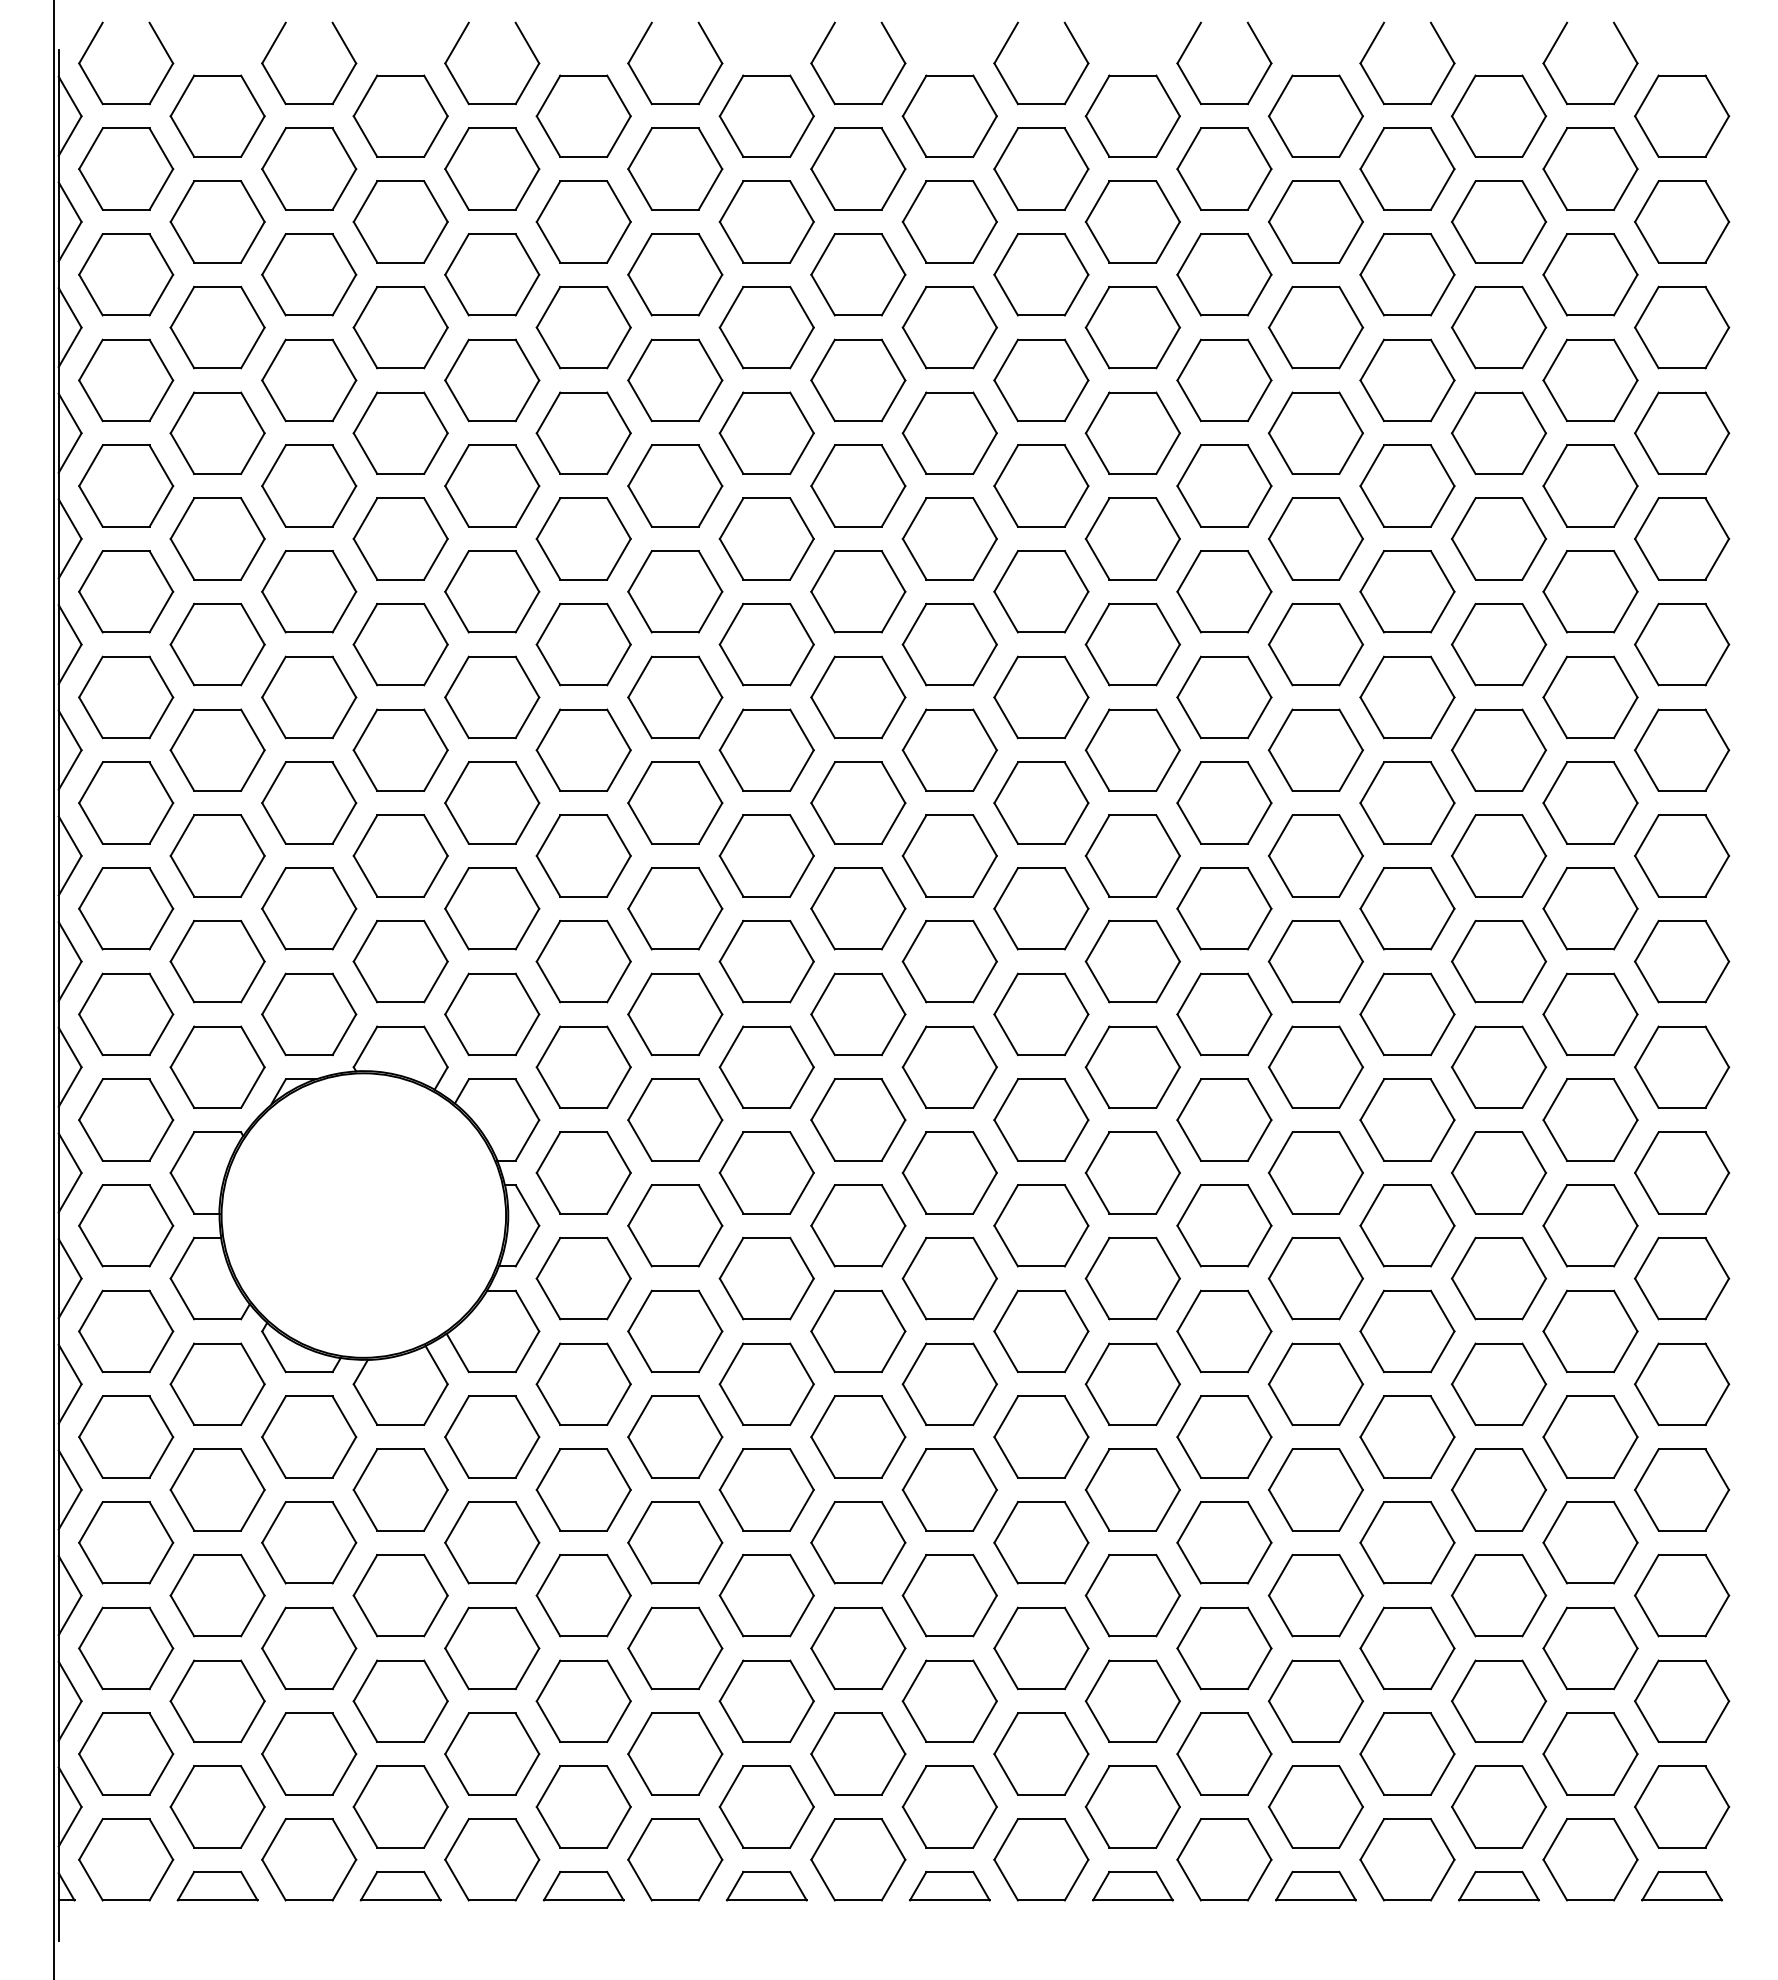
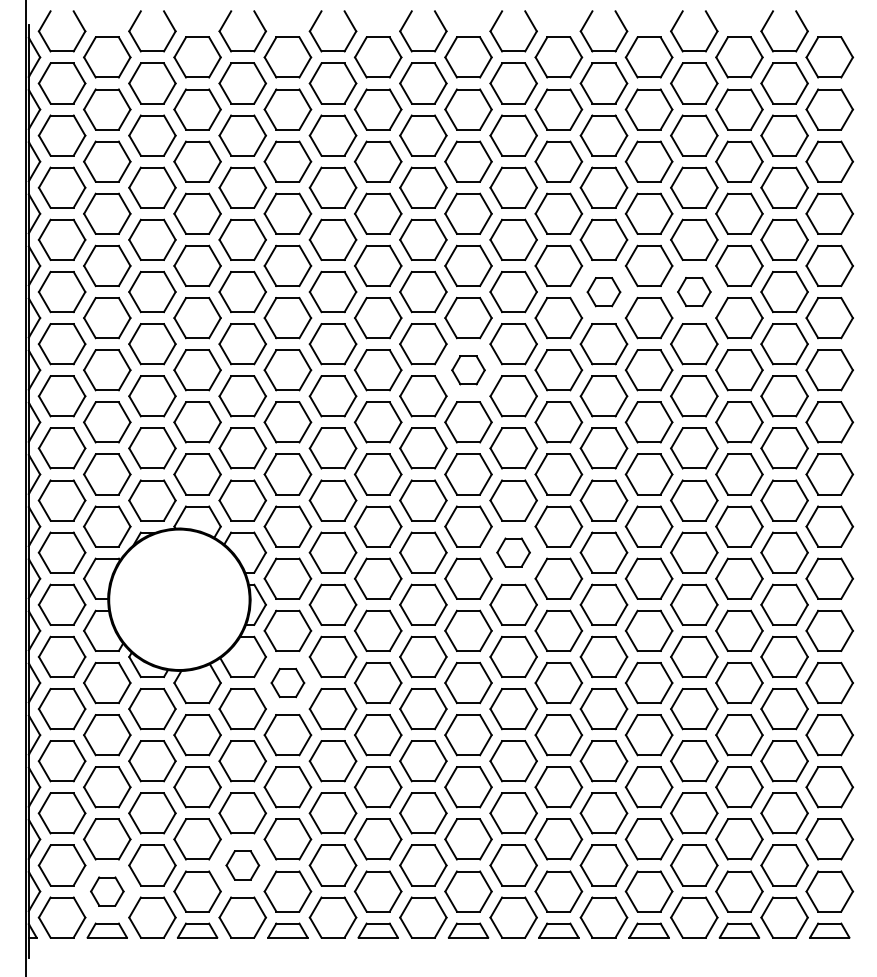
part: (1407, 590) -> (694, 291), size x0.7
part: (1223, 592) -> (603, 292), size x0.7
part: (949, 750) -> (468, 370), size x0.7
part: (1041, 1119) -> (513, 552), size x0.7
part: (582, 1383) -> (287, 682), size x0.7
part: (491, 1754) -> (242, 865), size x0.7
part: (218, 1806) -> (107, 891), size x0.7

